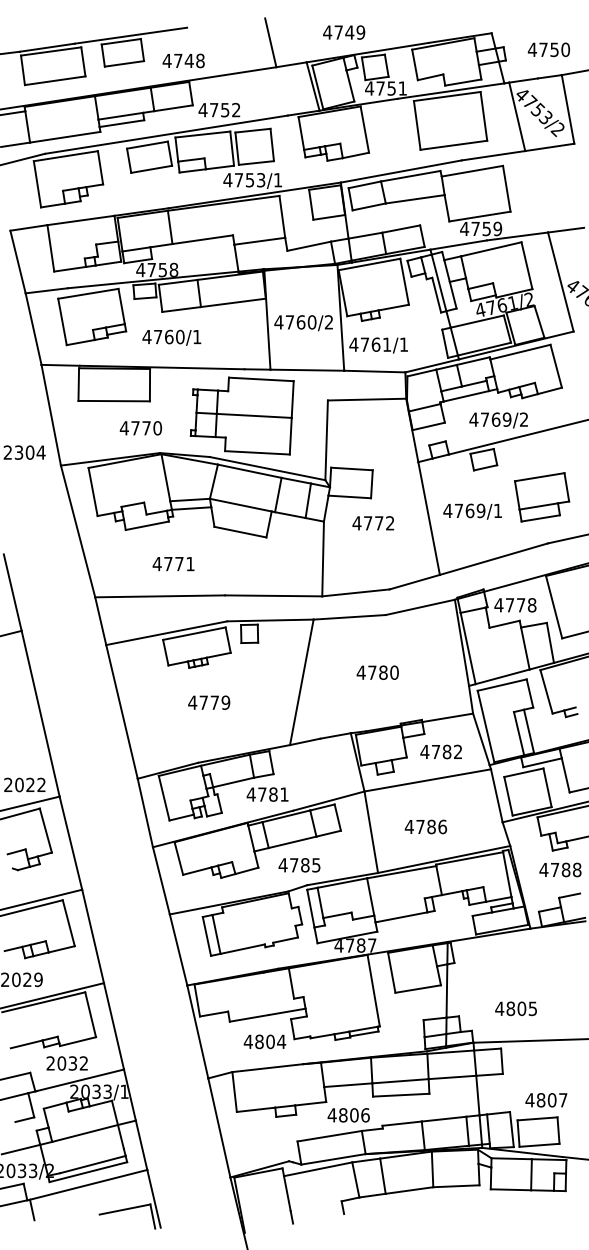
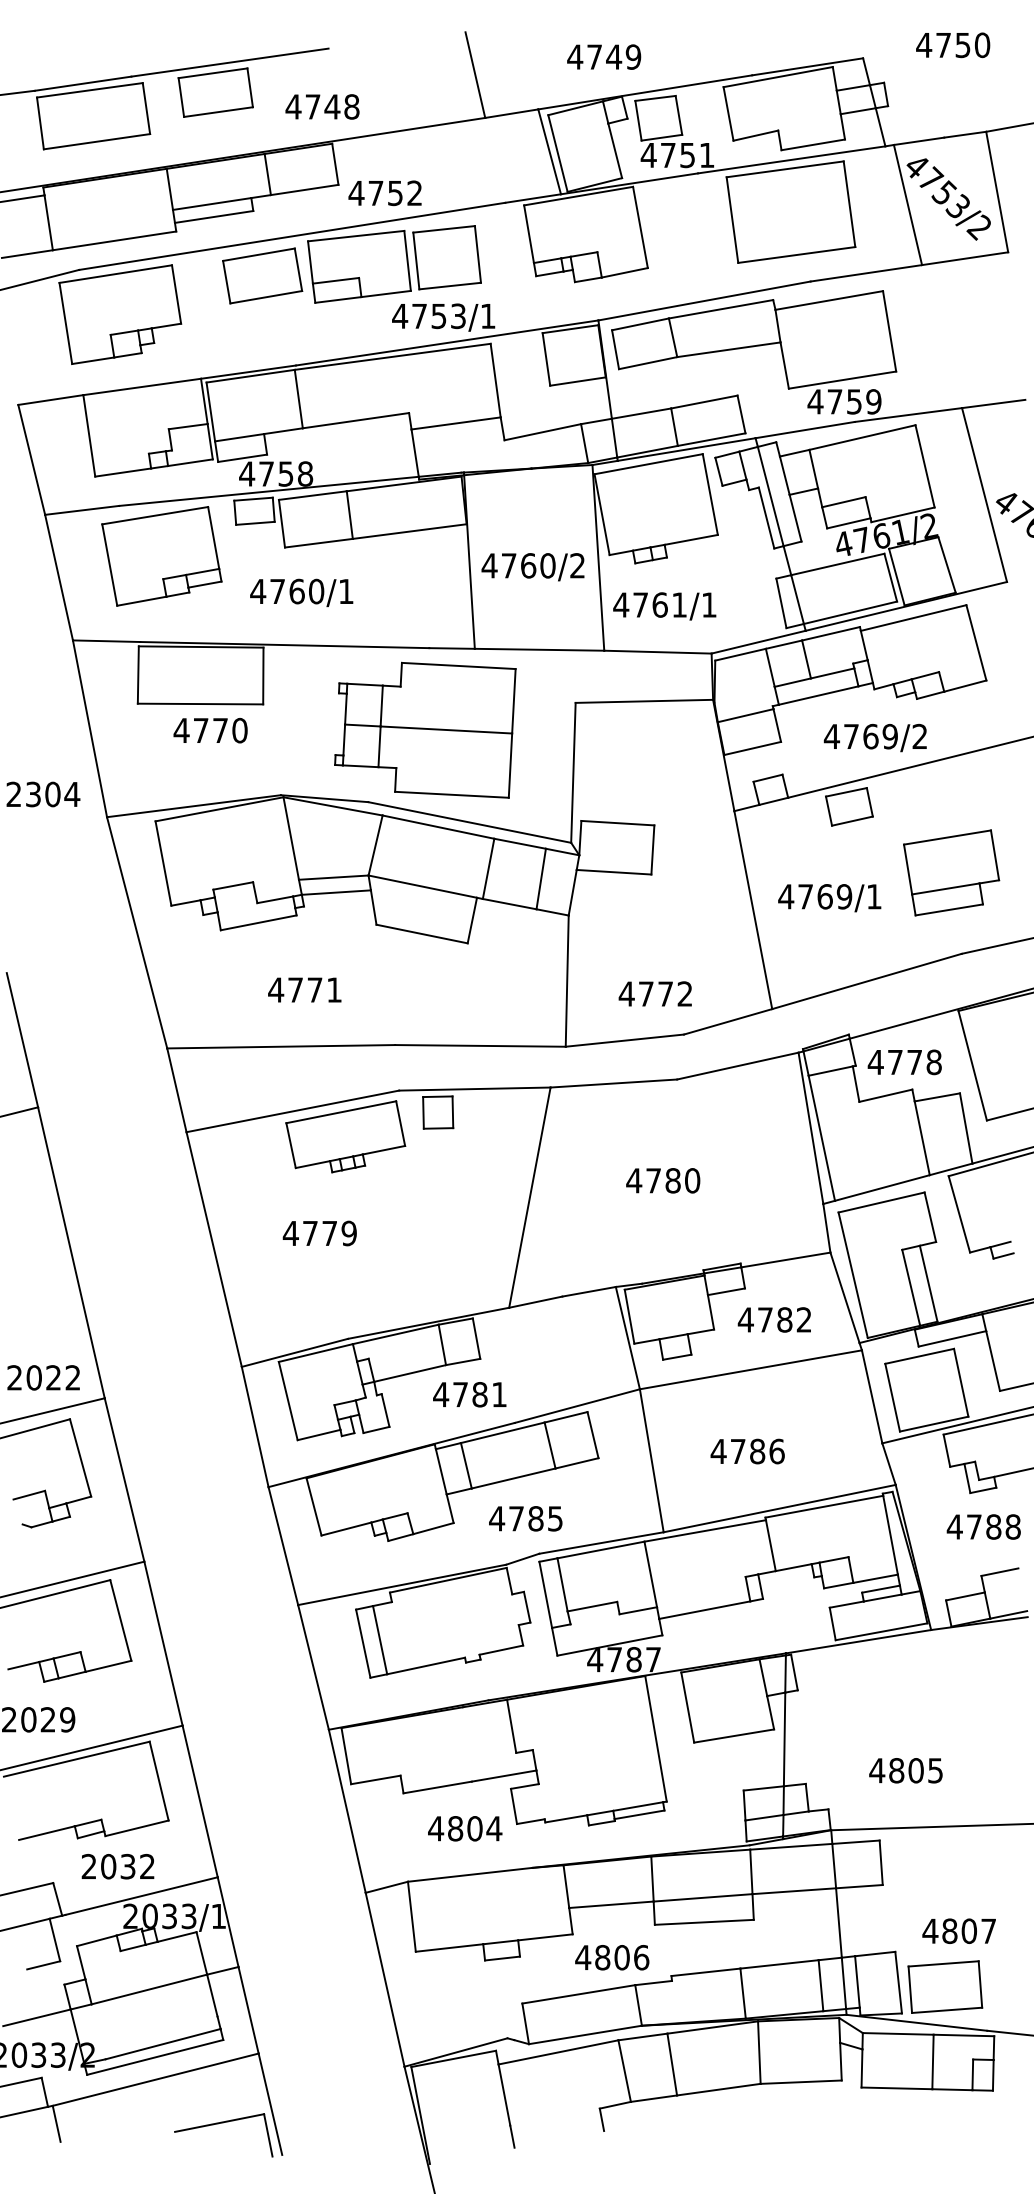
text: (548, 49) -> (952, 44), moved
text: (140, 428) -> (209, 731), moved
text: (373, 523) -> (655, 994), moved
text: (209, 702) -> (320, 1233), moved

